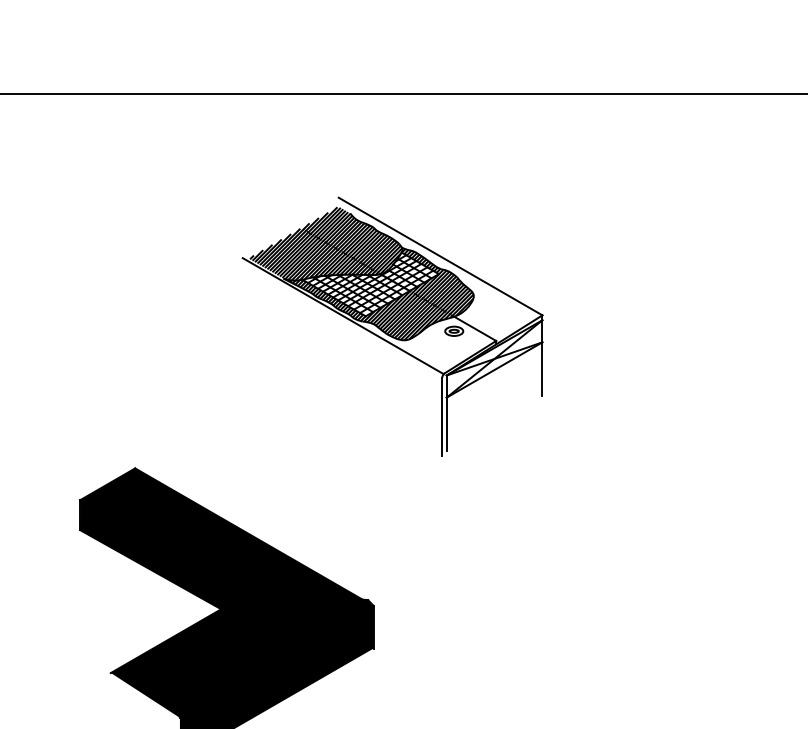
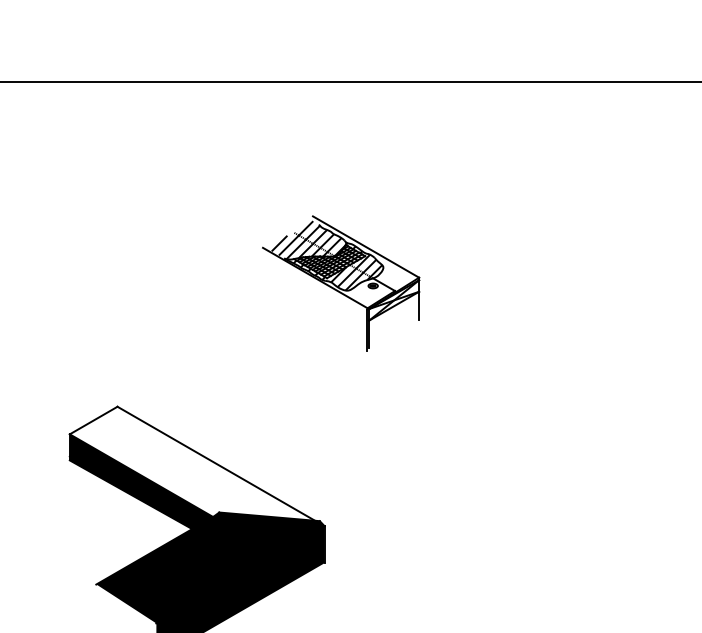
part: (392, 326) -> (341, 283), size x0.6
fill: (221, 533) -> (192, 463), removed

